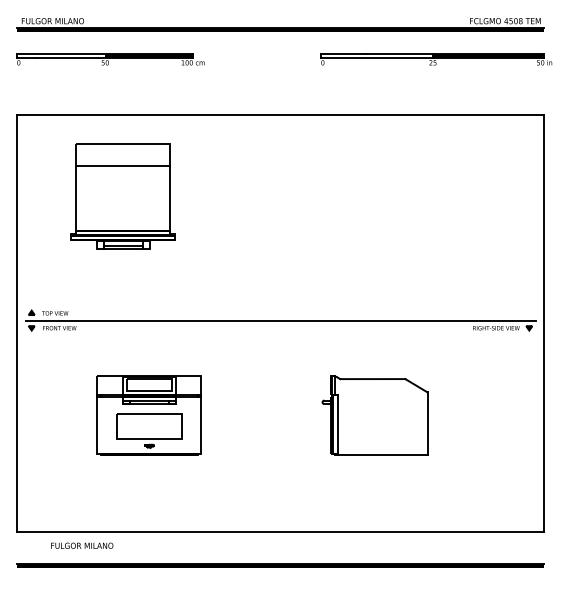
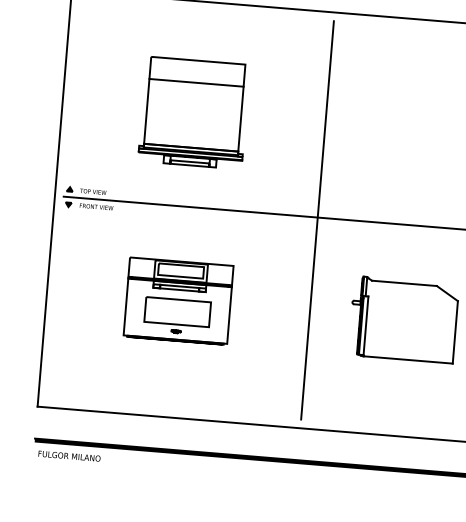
part: (122, 196) -> (193, 112), moved
line: (281, 323) -> (317, 220), added
text: (82, 545) -> (69, 455), moved

